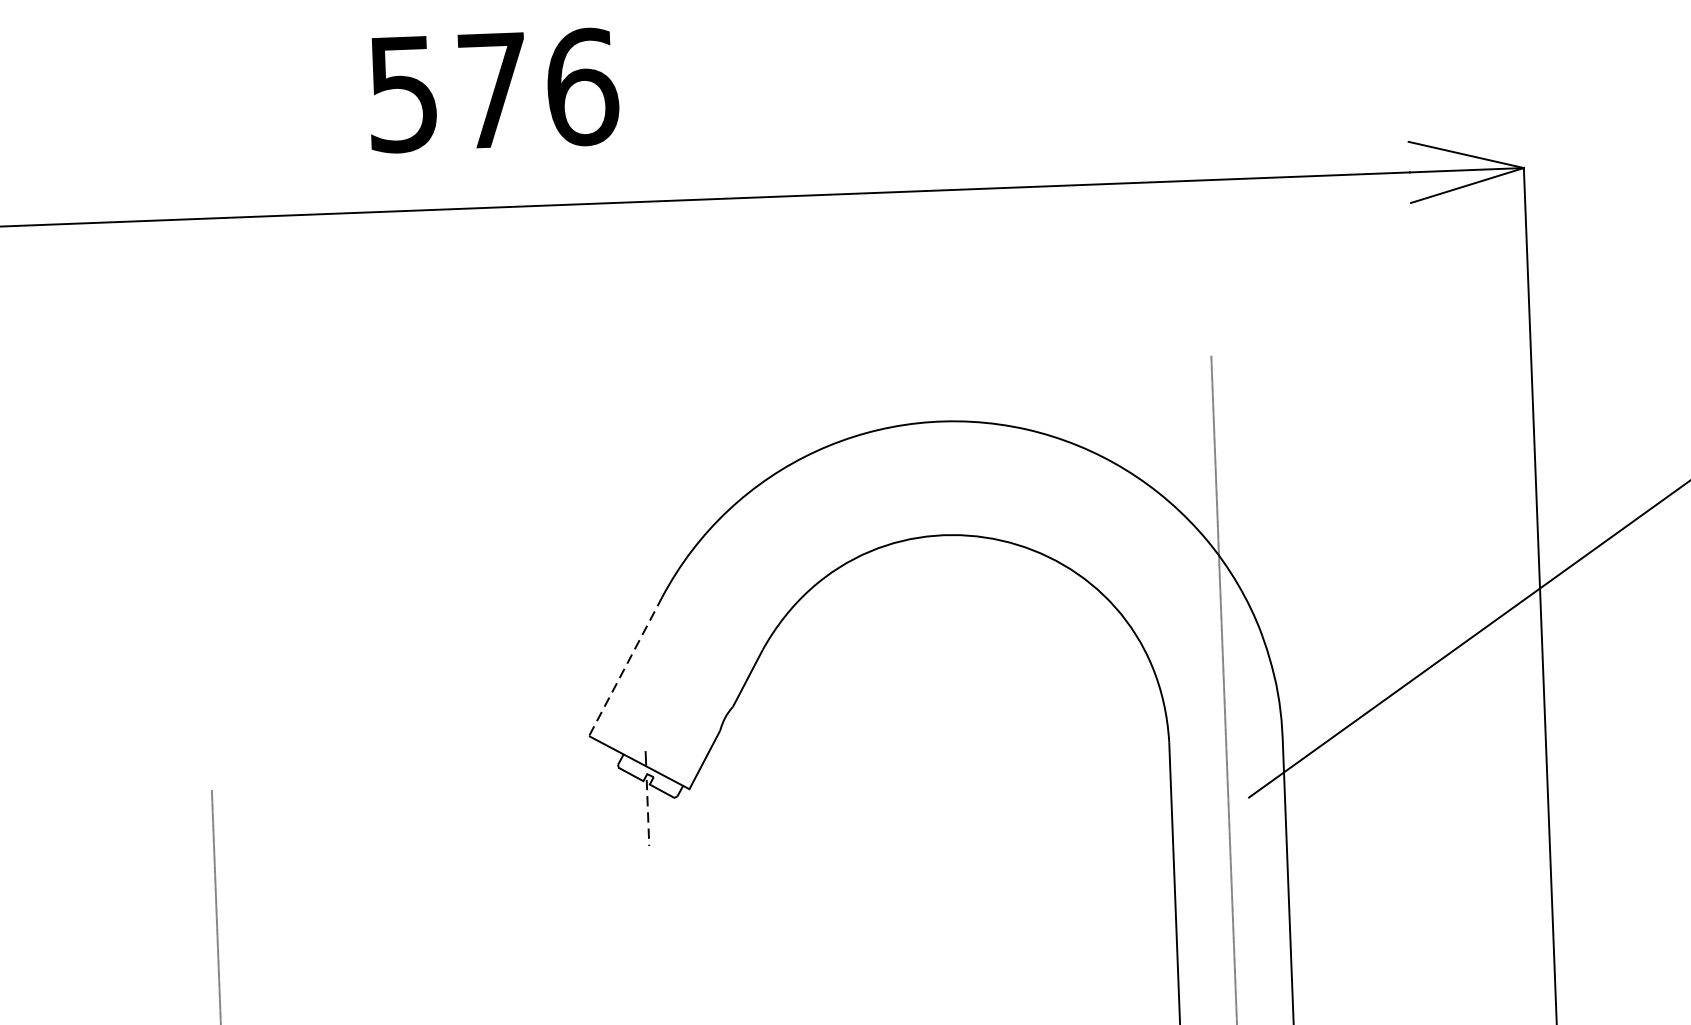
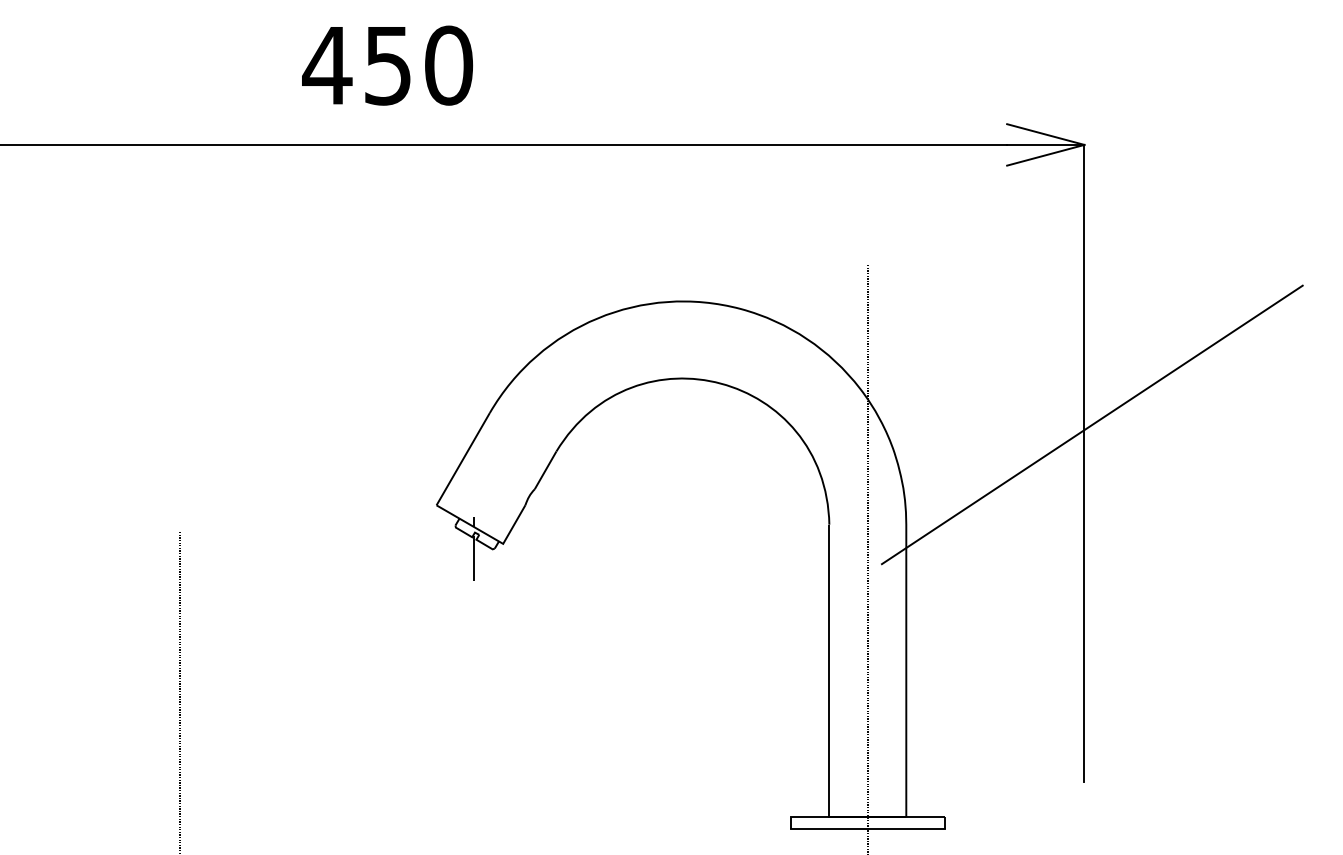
text: (491, 90) -> (387, 65), 576 -> 450
line: (624, 667) -> (462, 459), dashed -> solid
line: (648, 813) -> (474, 559), dashed -> solid

